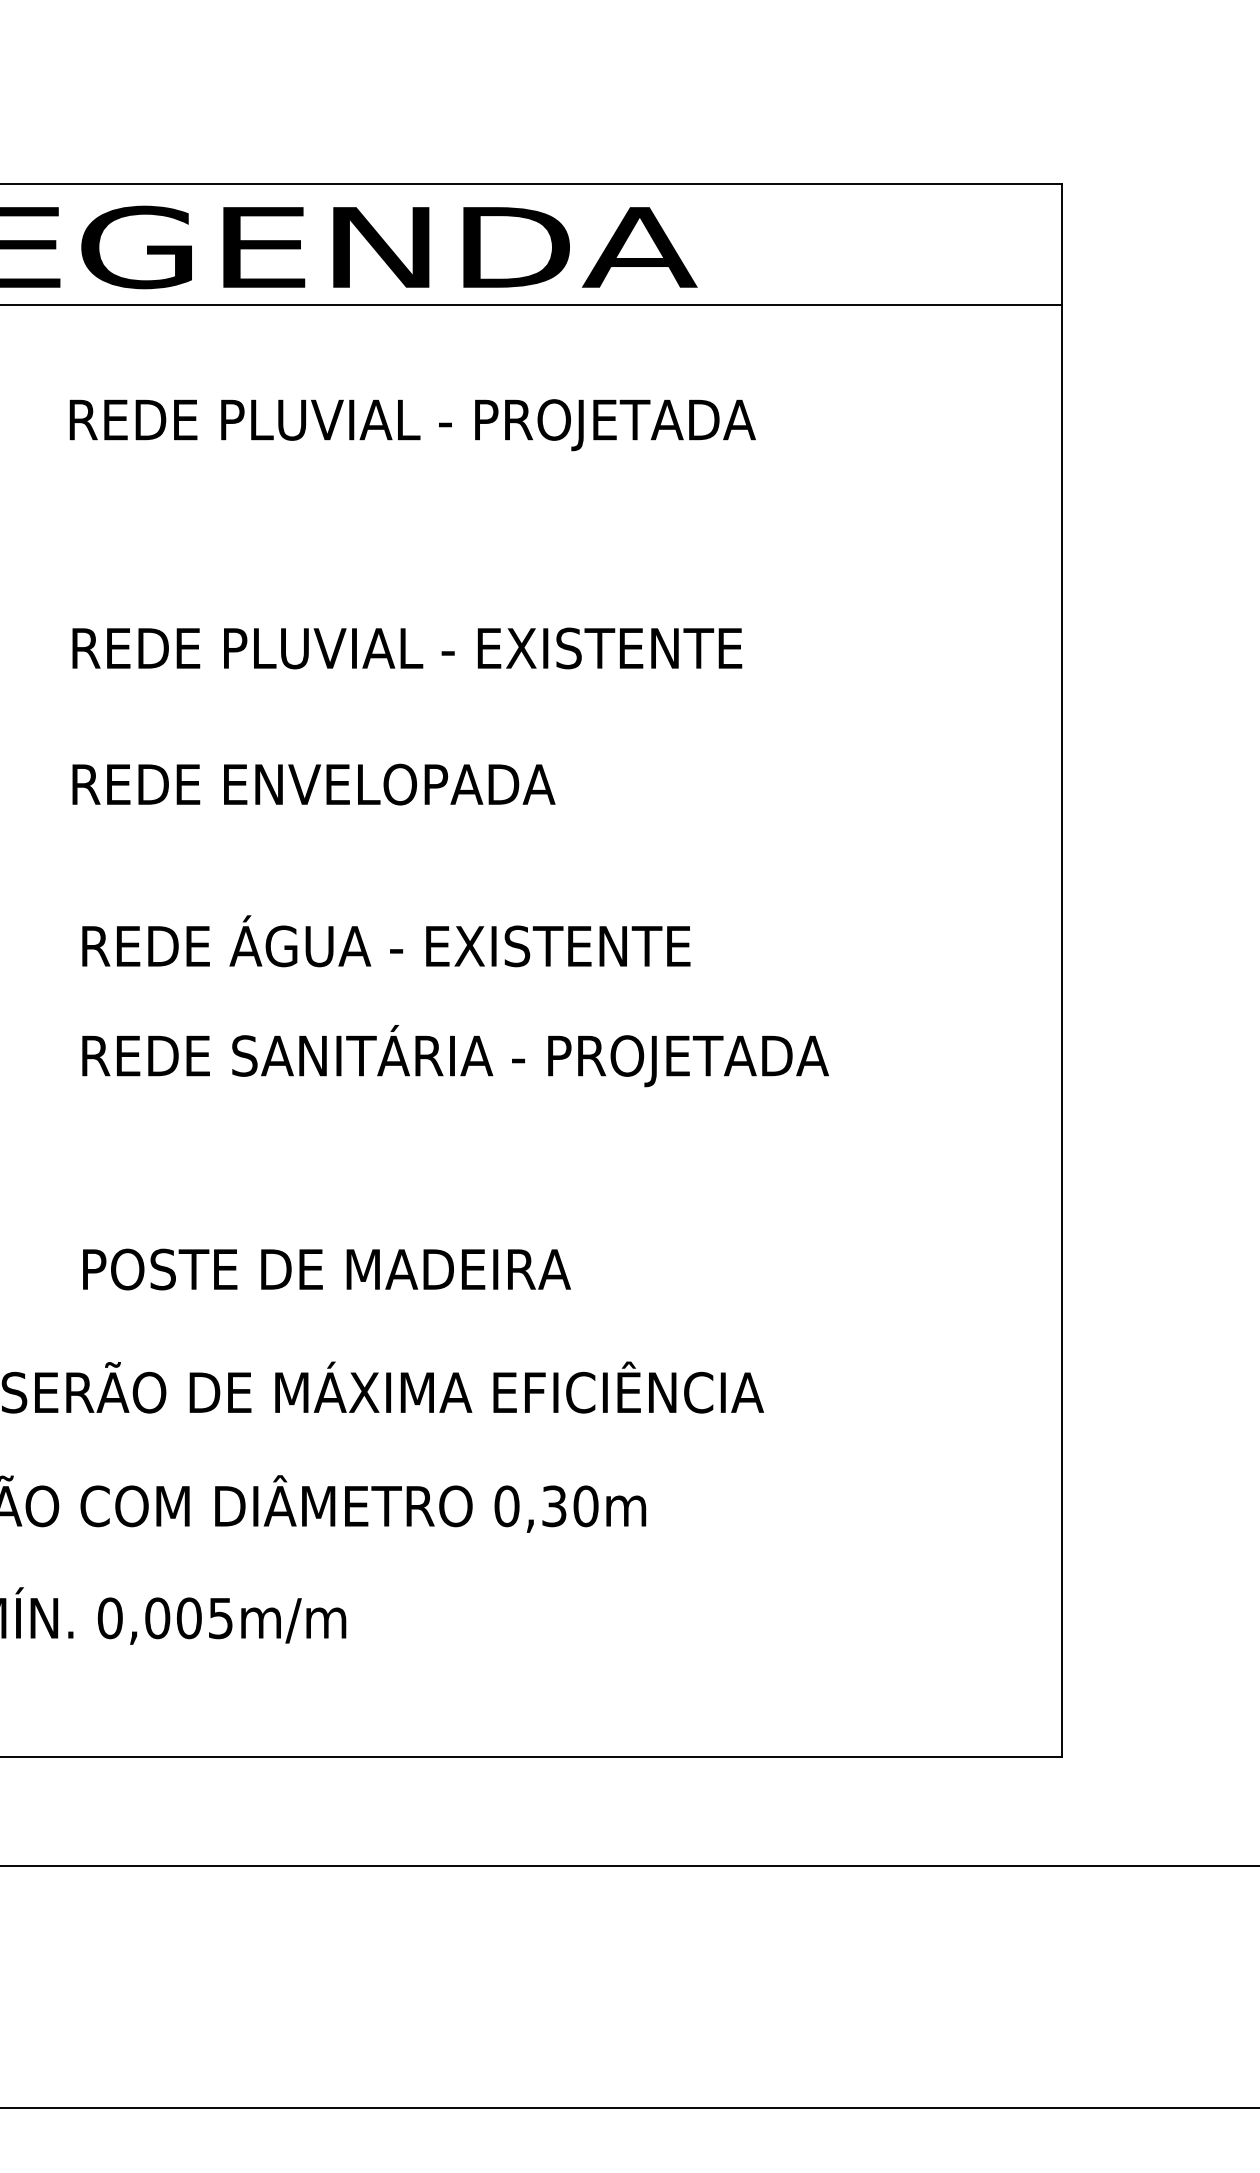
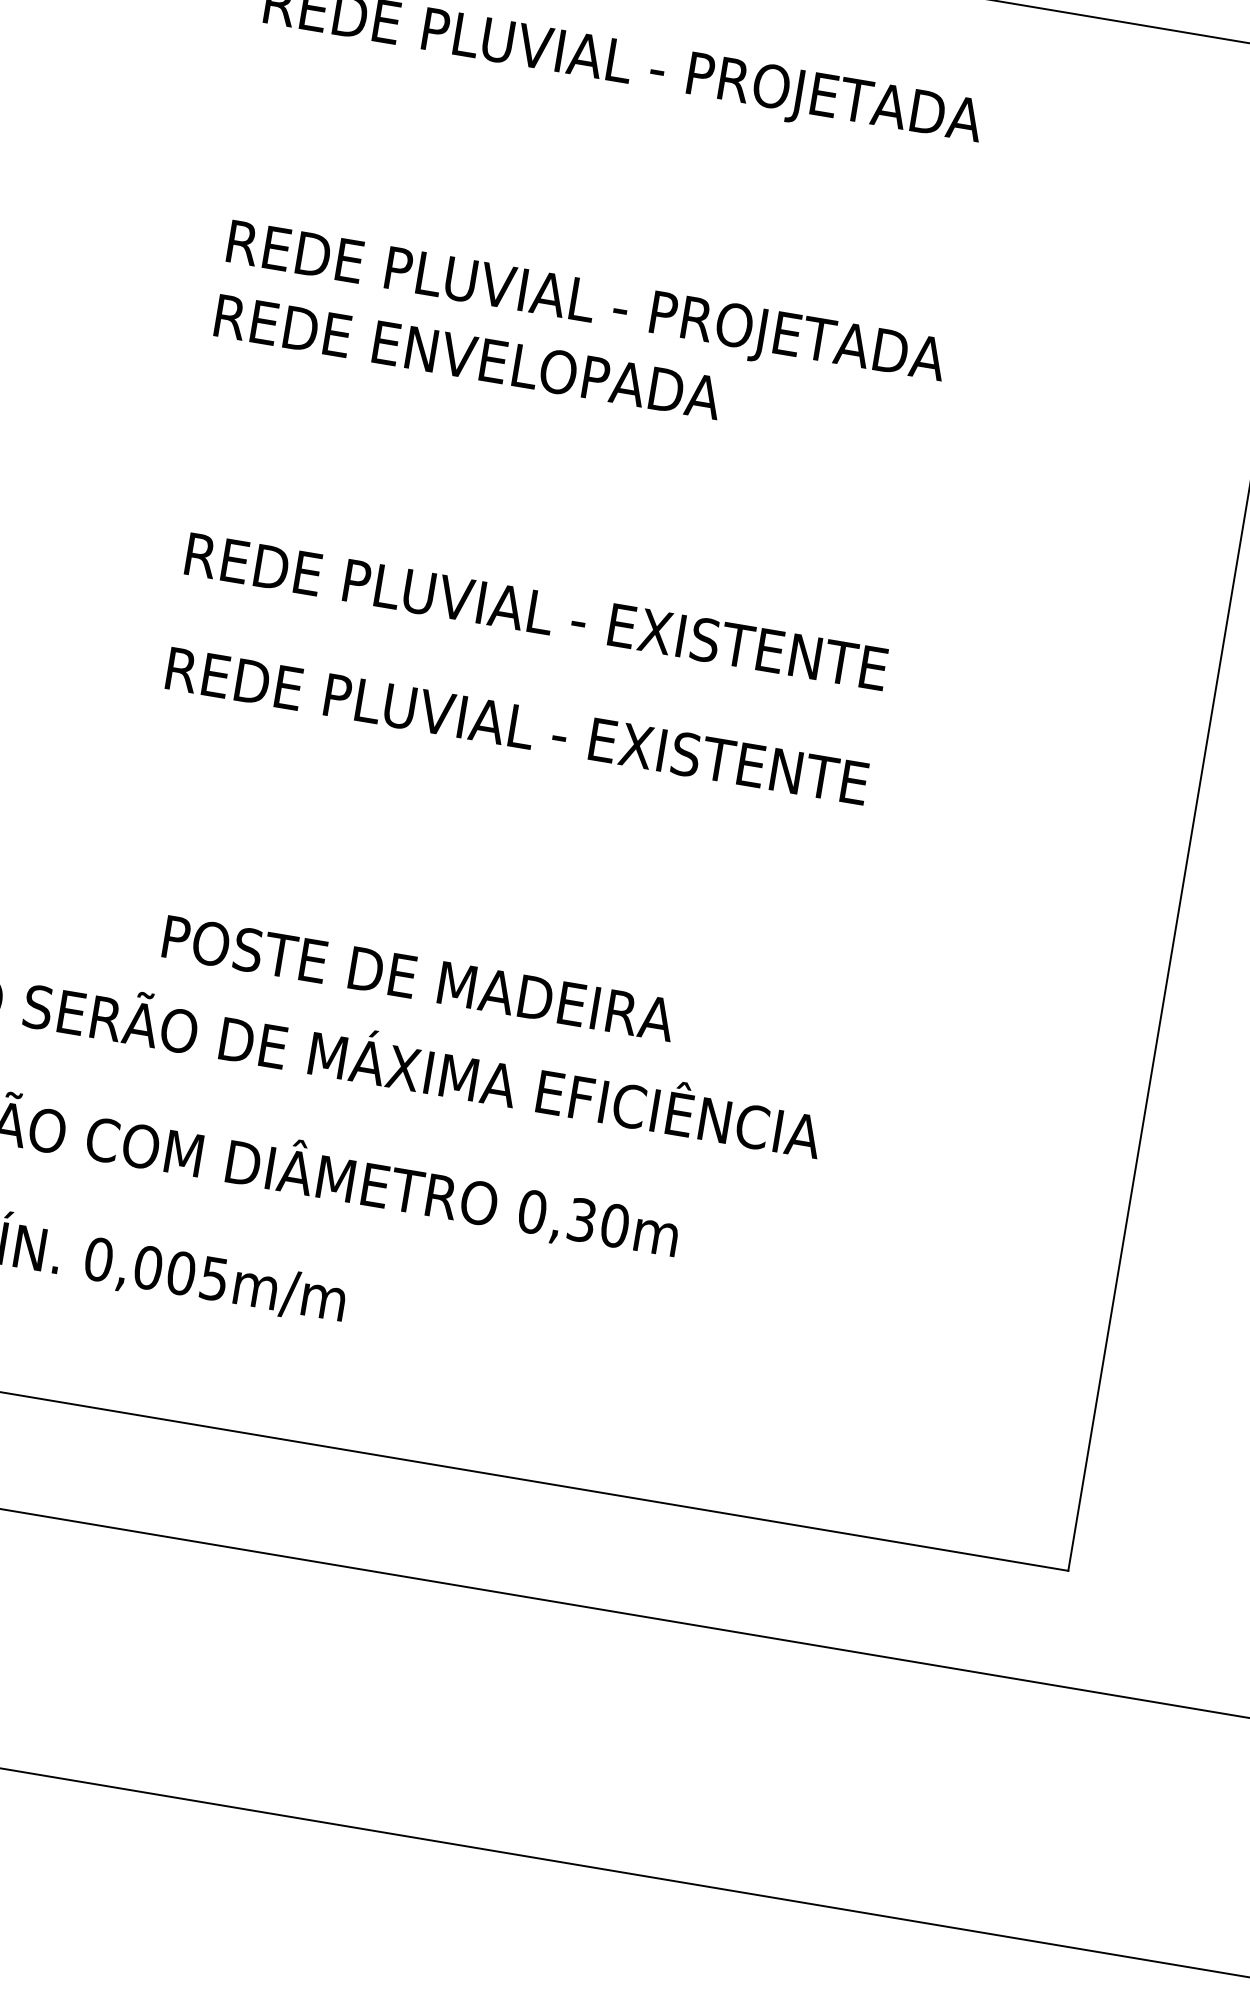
text: (620, 653) -> (800, 341), REDE PLUVIAL - EXISTENTE -> REDE PLUVIAL - PROJETADA
text: (313, 784) -> (468, 356), moved
text: (490, 941) -> (614, 619), REDE ÁGUA - EXISTENTE -> REDE PLUVIAL - EXISTENTE
text: (530, 1056) -> (635, 746), REDE SANITÁRIA - PROJETADA -> REDE PLUVIAL - EXISTENTE
text: (326, 1269) -> (418, 978), moved

